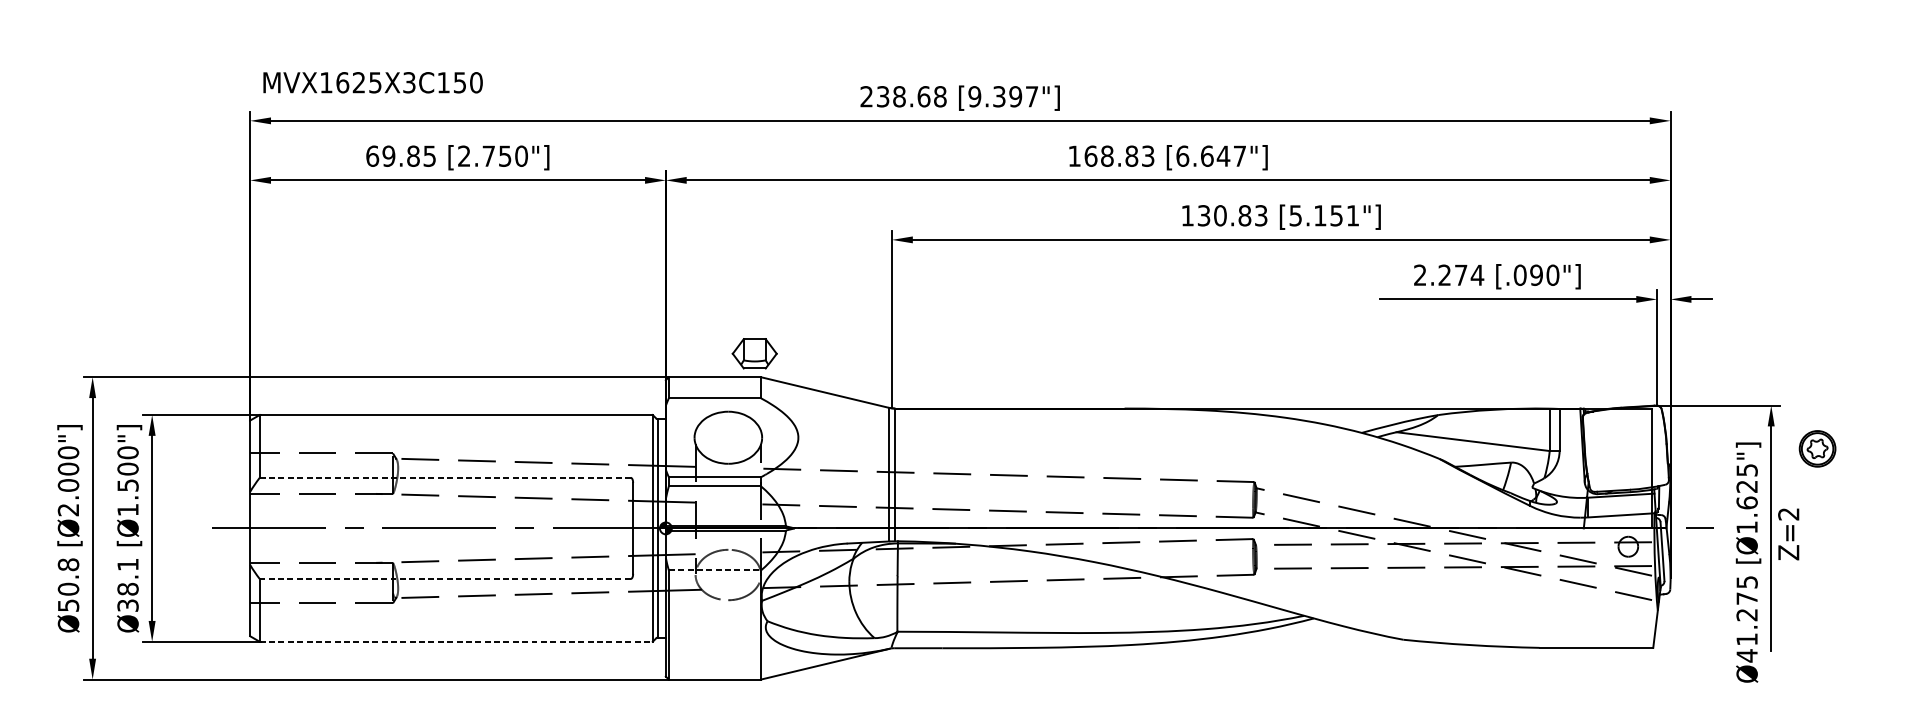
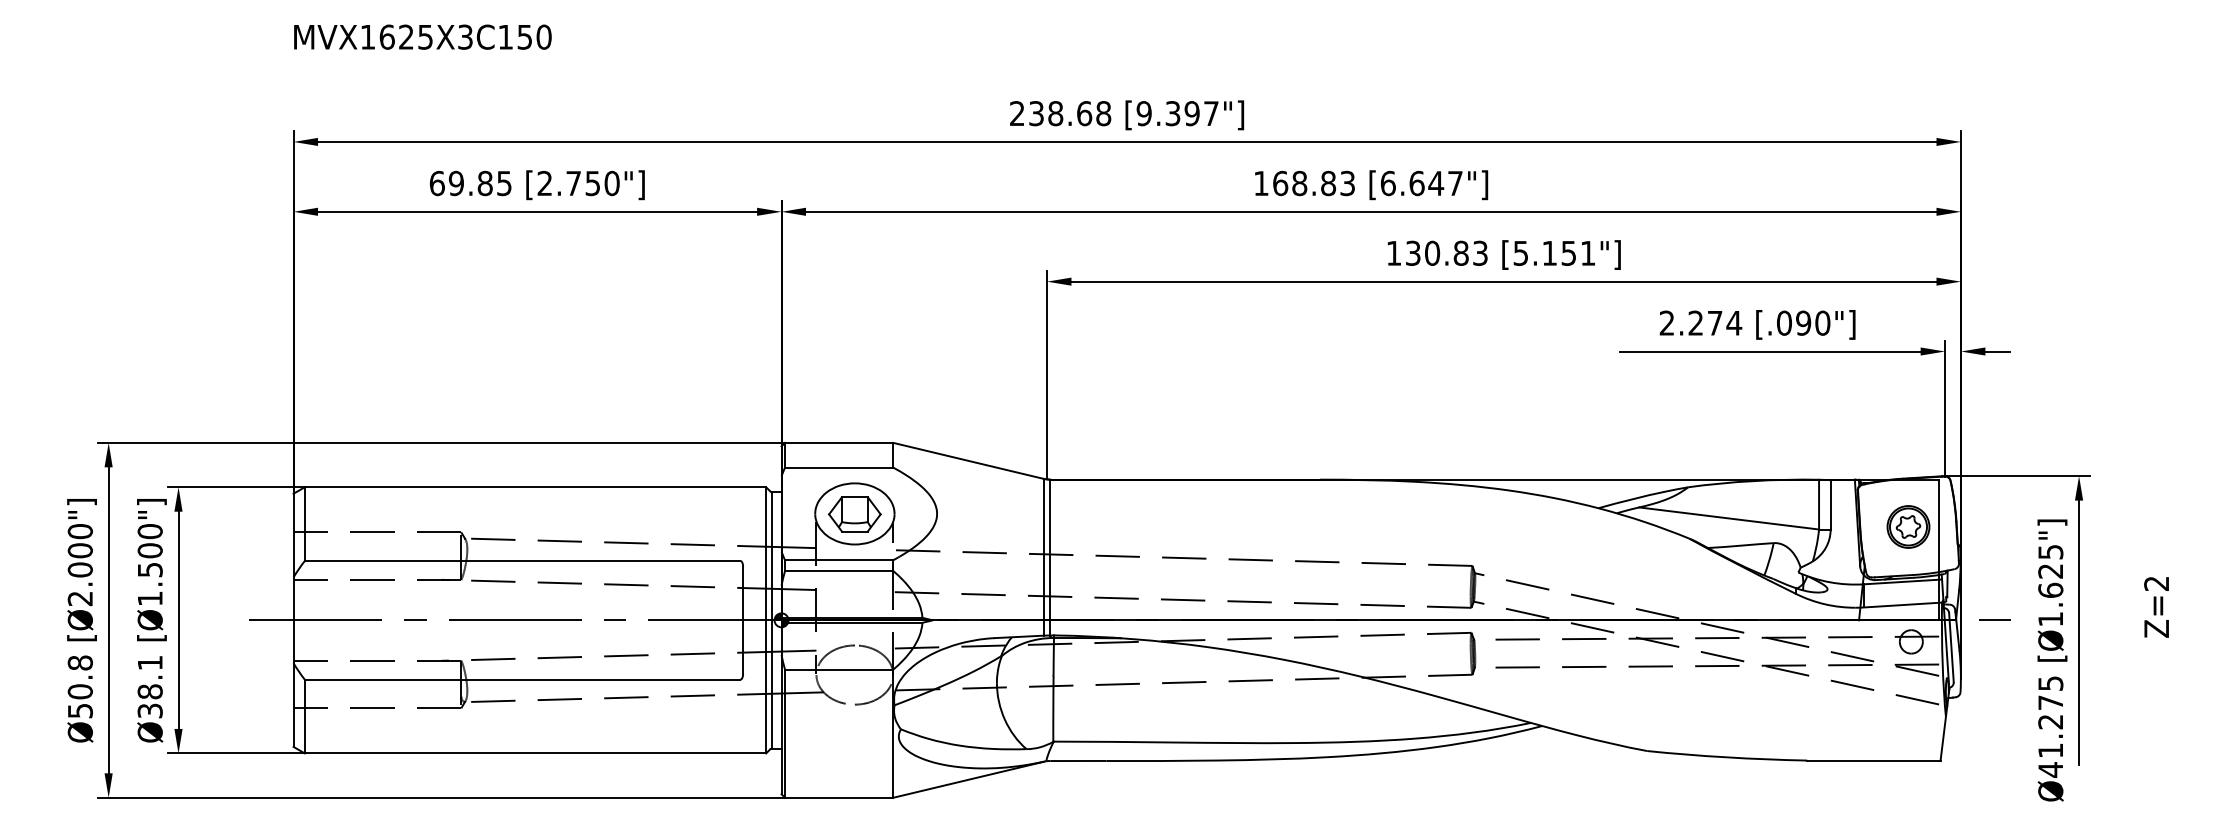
text: (372, 82) -> (422, 36), moved
part: (754, 353) -> (854, 514), moved
part: (1817, 448) -> (1908, 526), moved
line: (445, 477) -> (522, 560), dashed -> solid
text: (1788, 534) -> (2156, 607), moved
line: (715, 570) -> (839, 669), dashed -> solid
line: (445, 578) -> (522, 679), dashed -> solid
line: (456, 641) -> (535, 753), dashed -> solid

